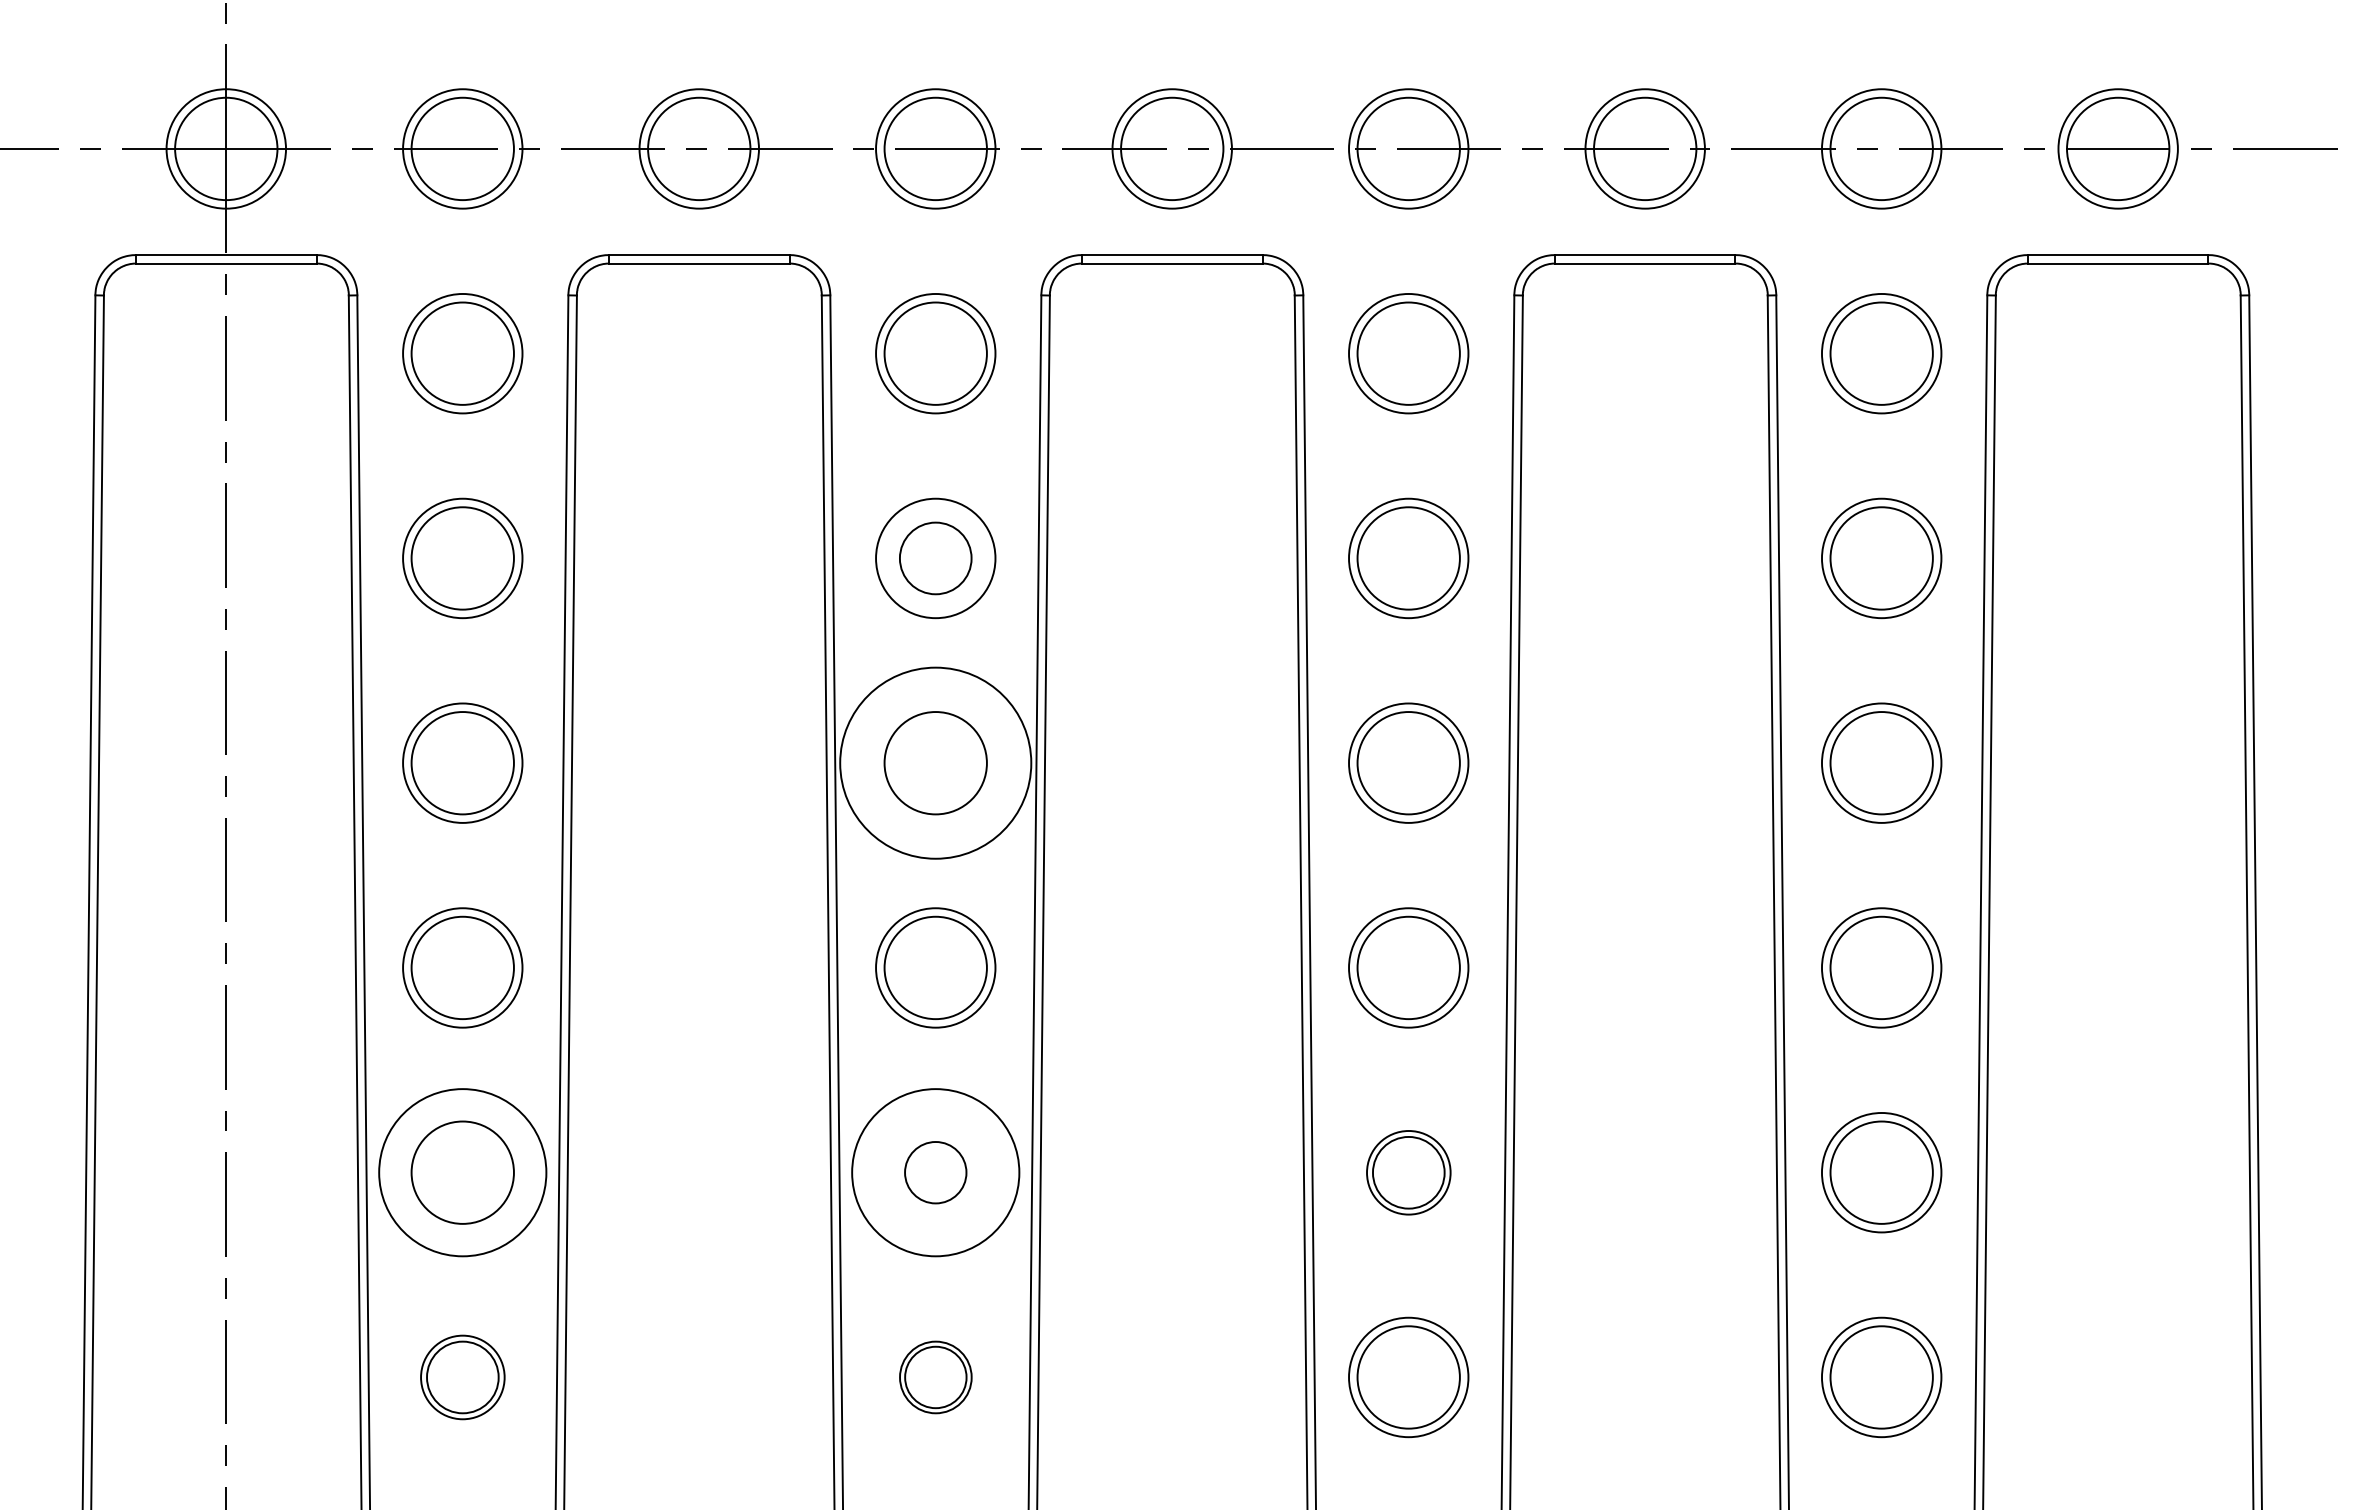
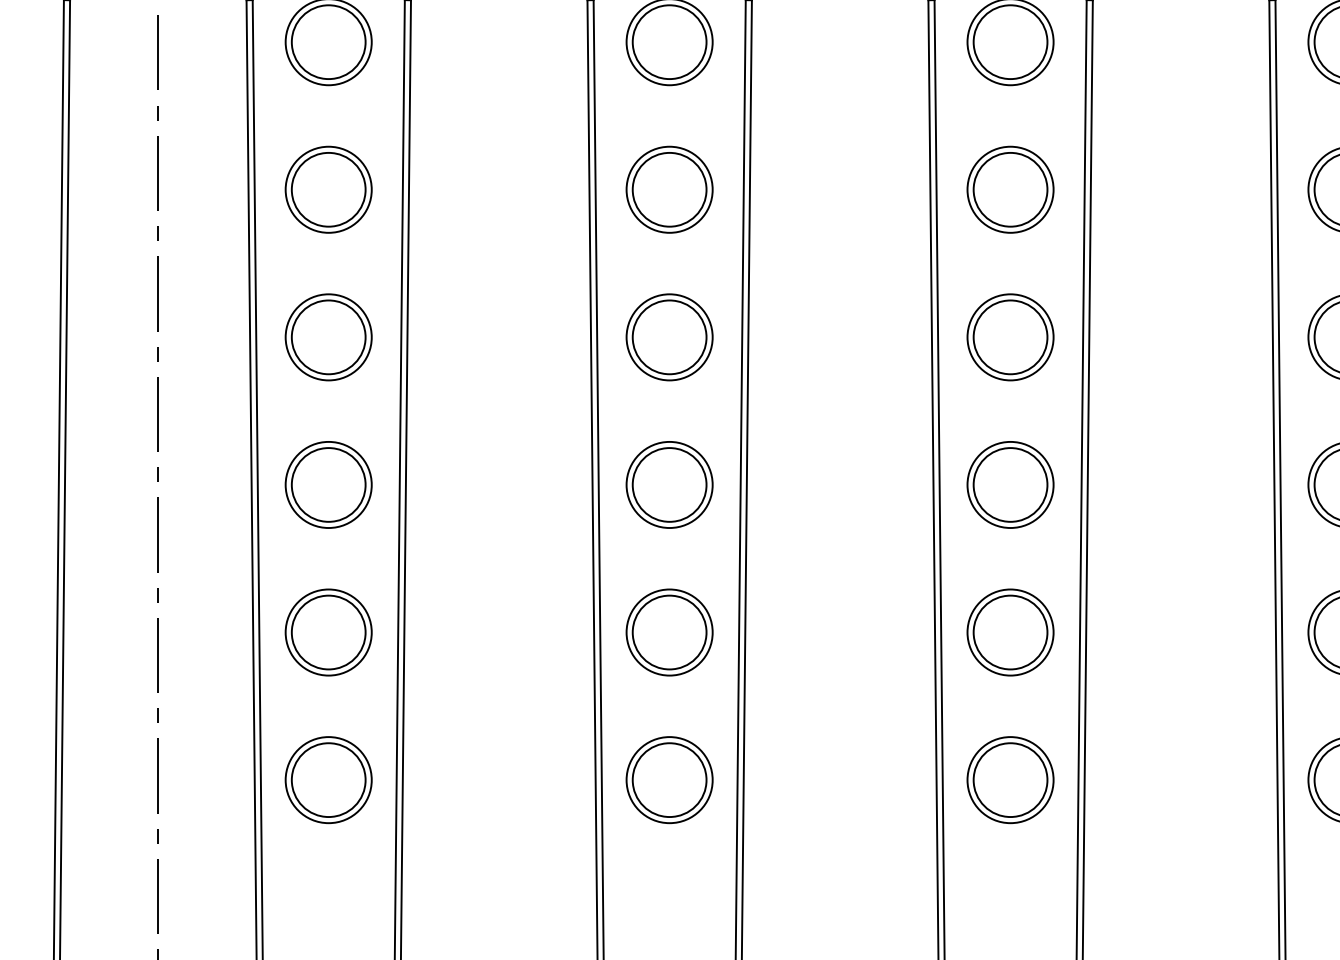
circle: (935, 558) -> (669, 189), size x1.43
circle: (935, 762) -> (669, 336), size x0.62
circle: (462, 1172) -> (328, 632), size x0.71
circle: (935, 1172) -> (669, 632), size x0.71
circle: (935, 1172) -> (669, 632), size x1.67
part: (1408, 1172) -> (1010, 632), size x1.43
part: (462, 1377) -> (328, 780), size x1.43
part: (935, 1377) -> (669, 780), size x1.67

